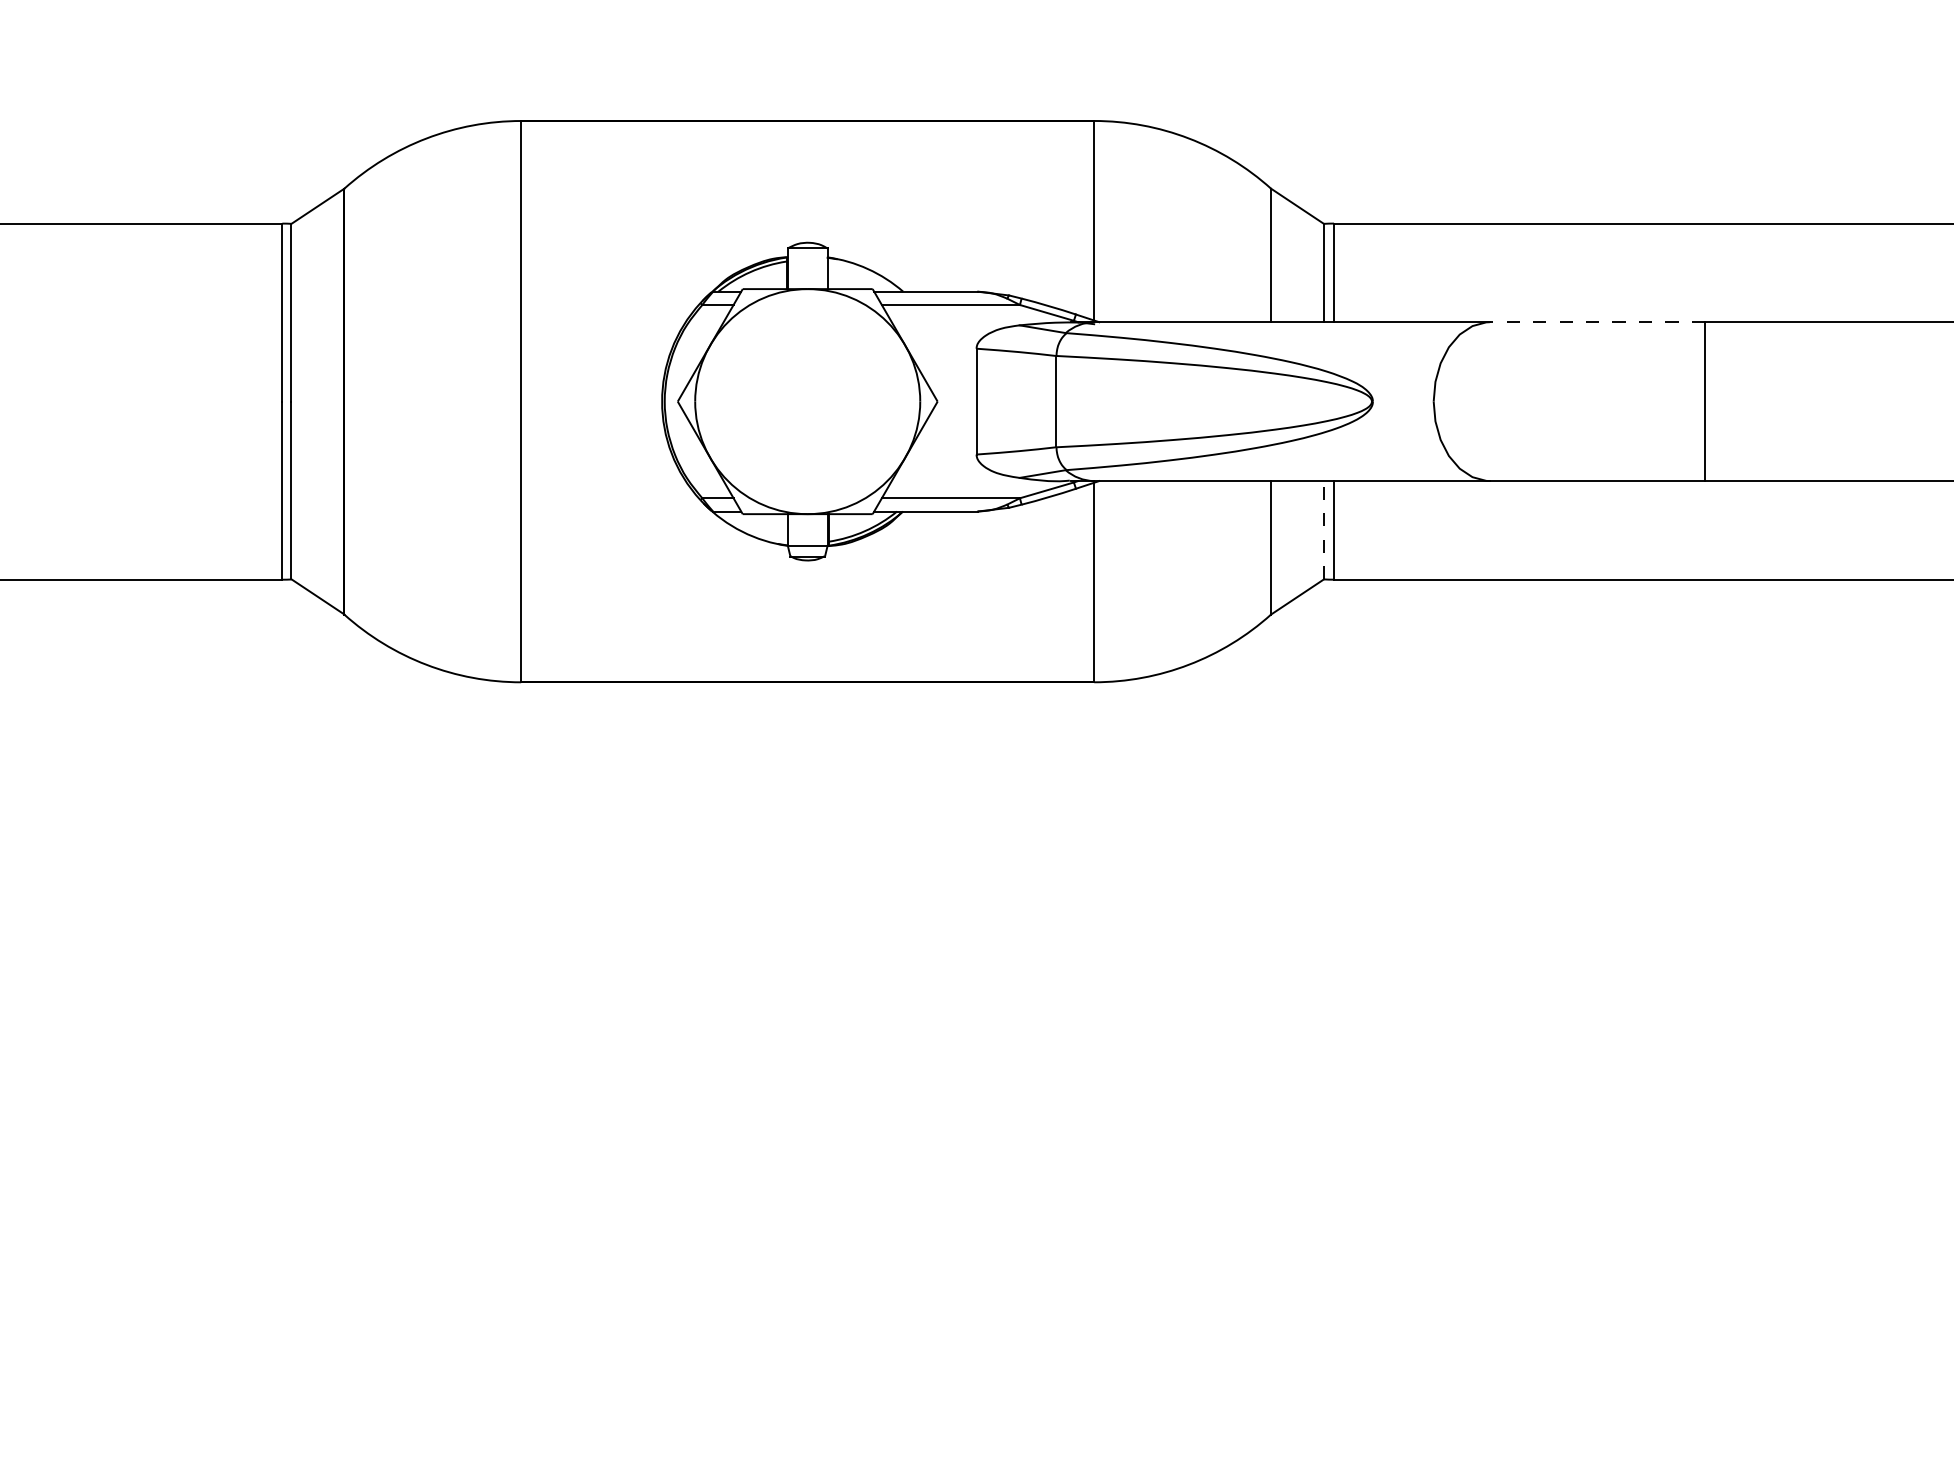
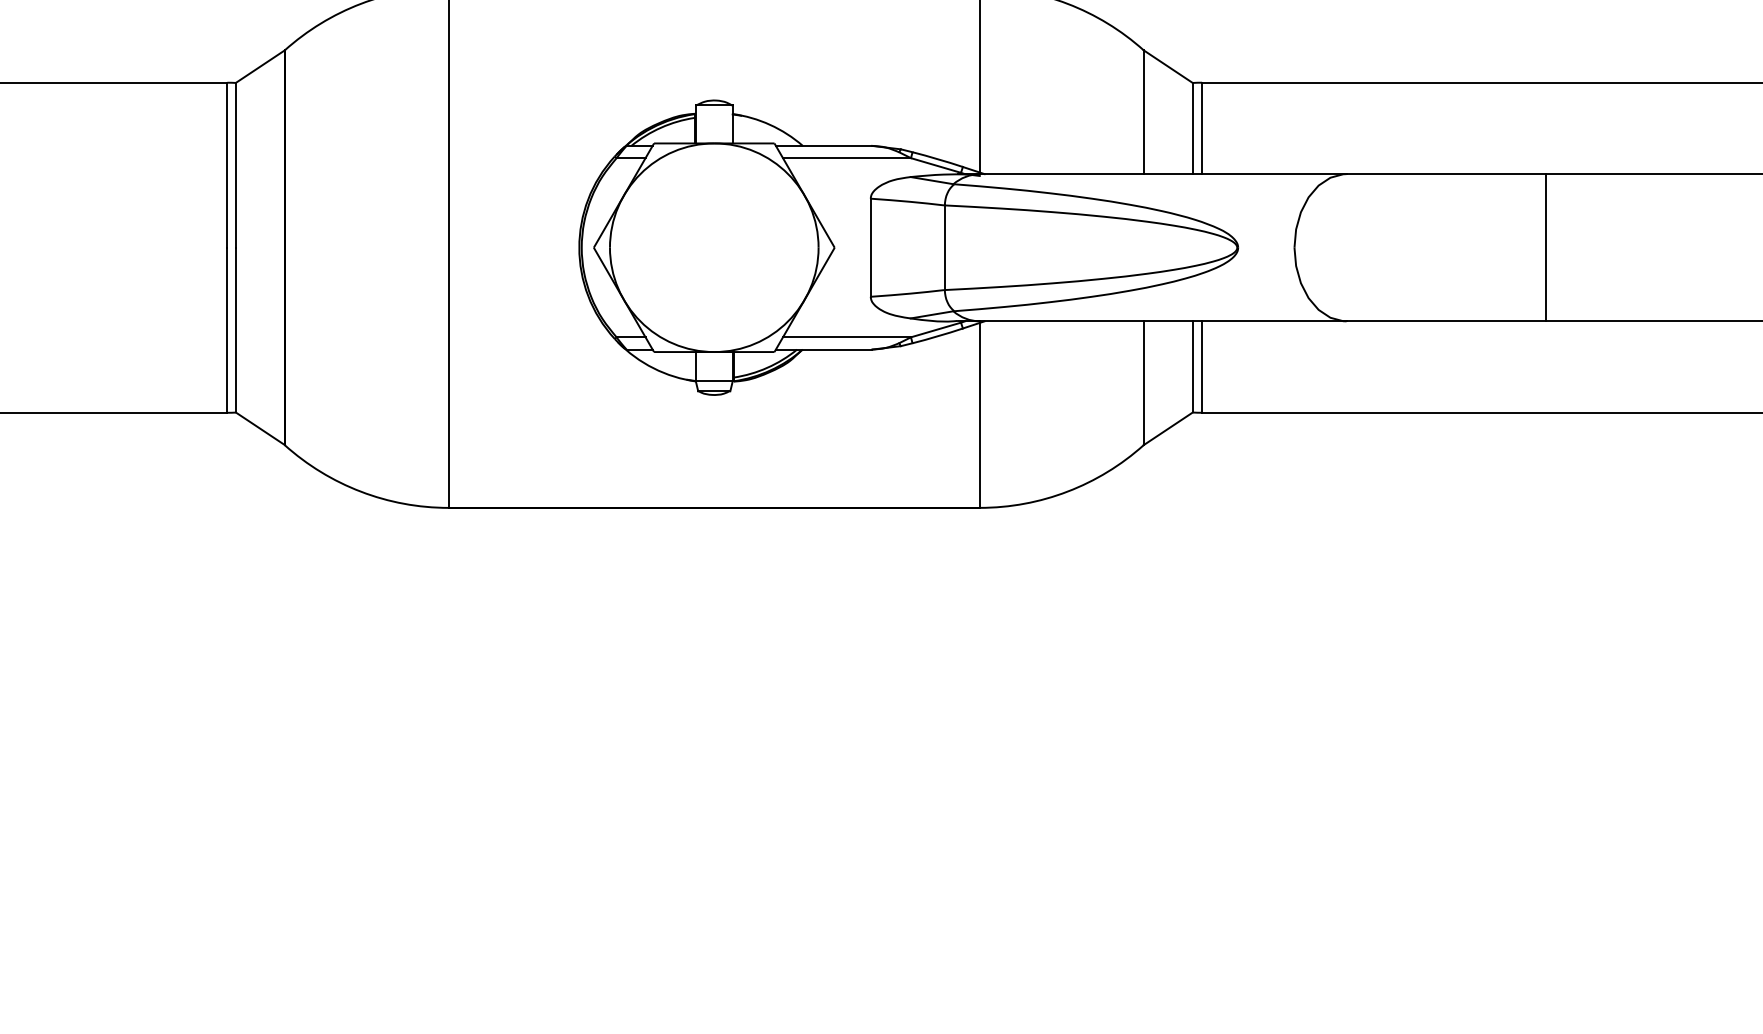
line: (1597, 322) -> (1446, 174), dashed -> solid
line: (1324, 529) -> (1193, 366), dashed -> solid

